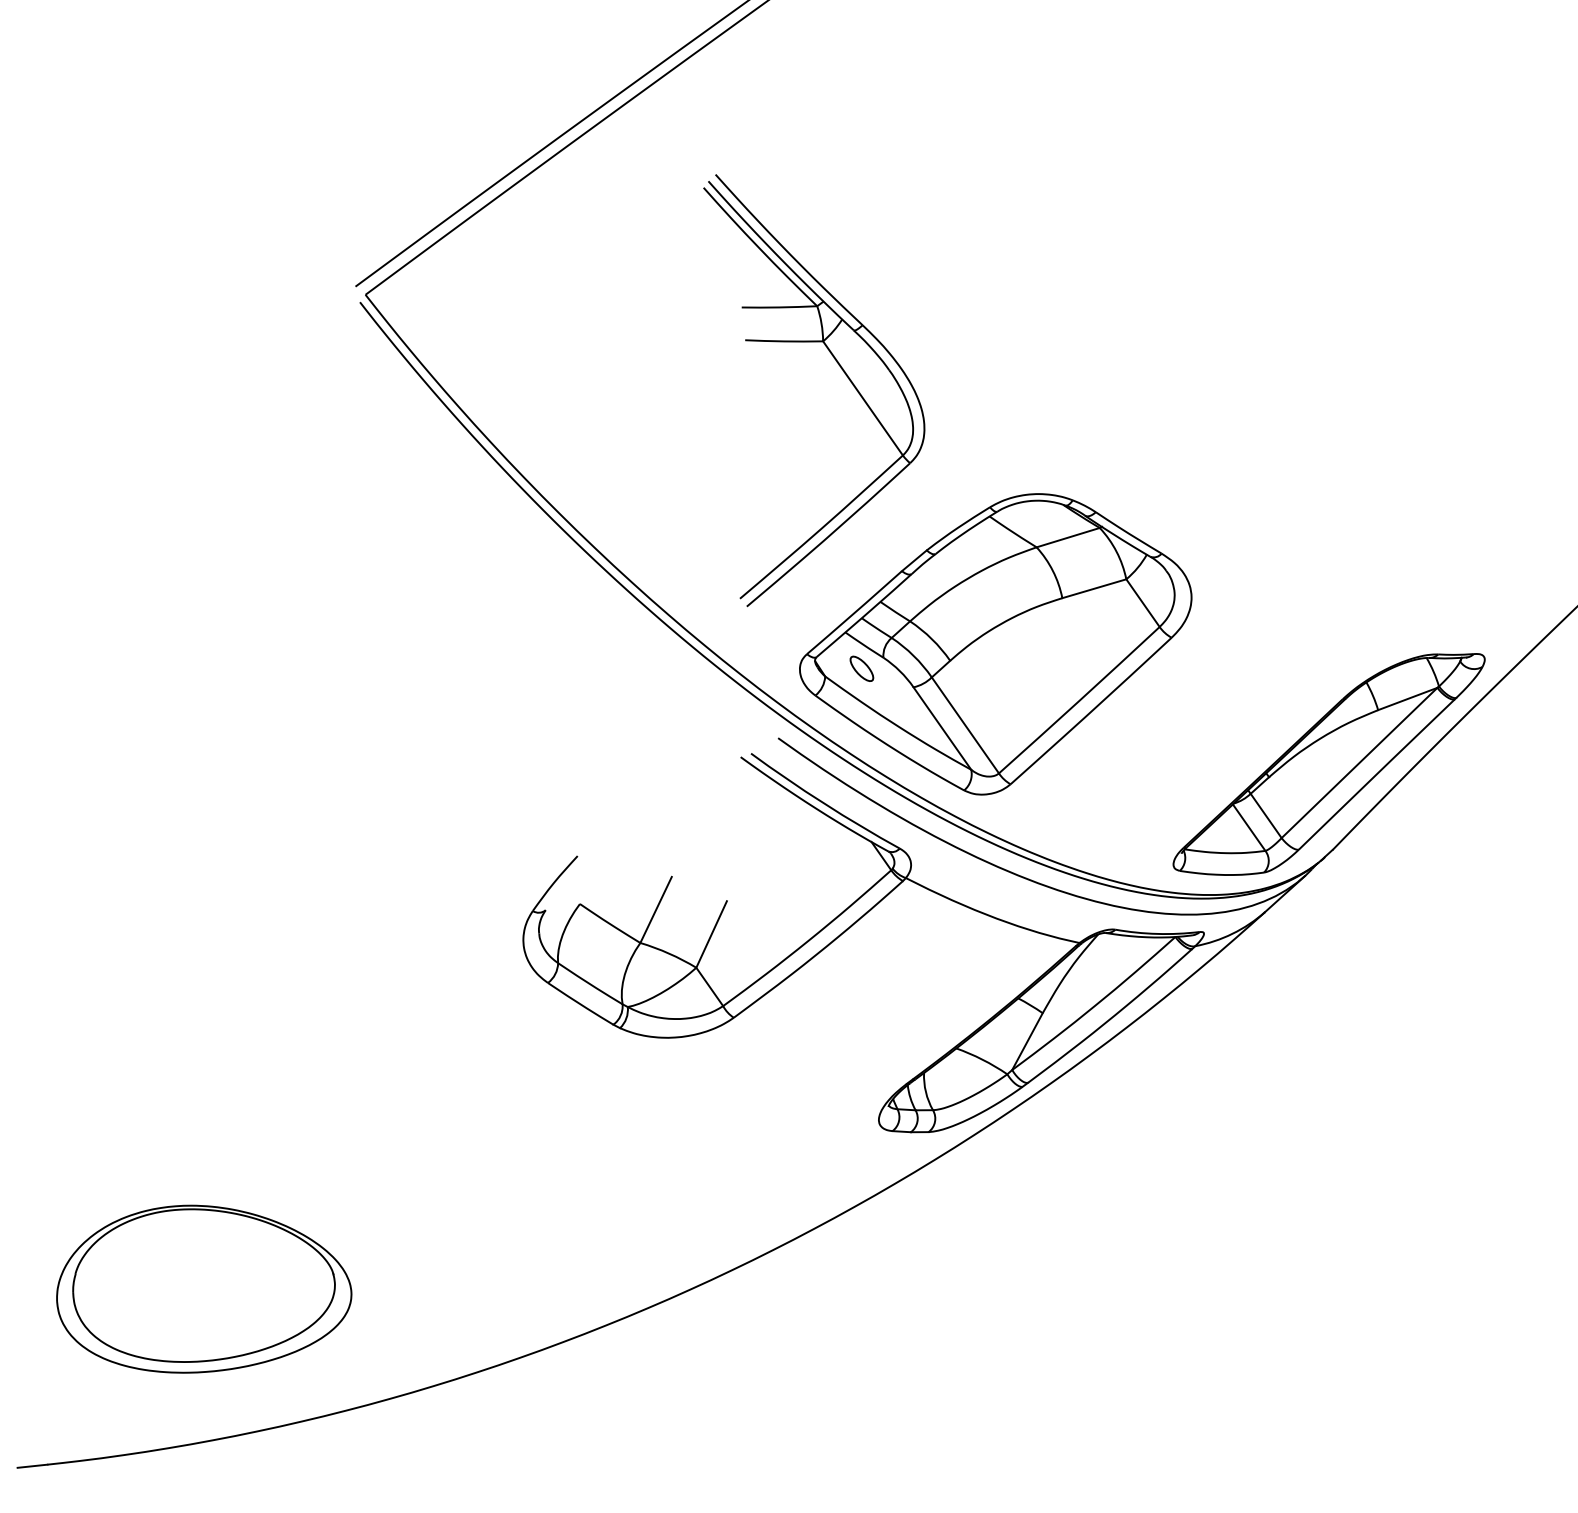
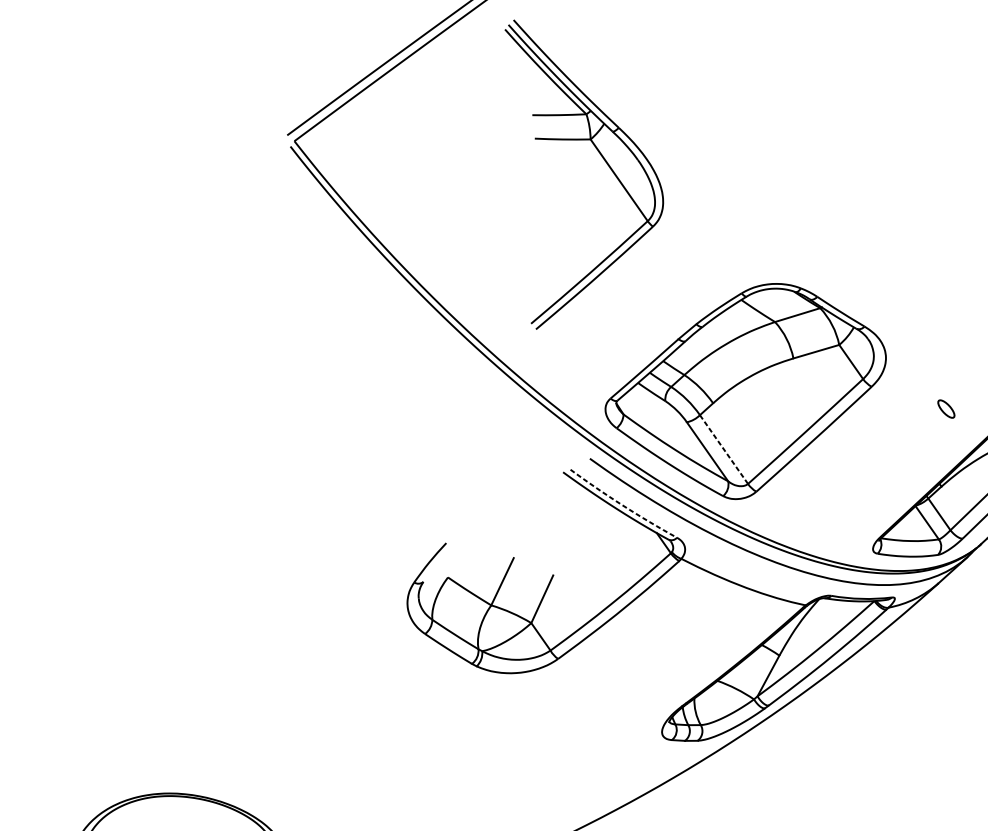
part: (840, 368) -> (603, 158), moved
part: (861, 668) -> (946, 408), moved
line: (965, 725) -> (724, 449), solid -> dashed
arc: (823, 803) -> (622, 505), solid -> dashed

